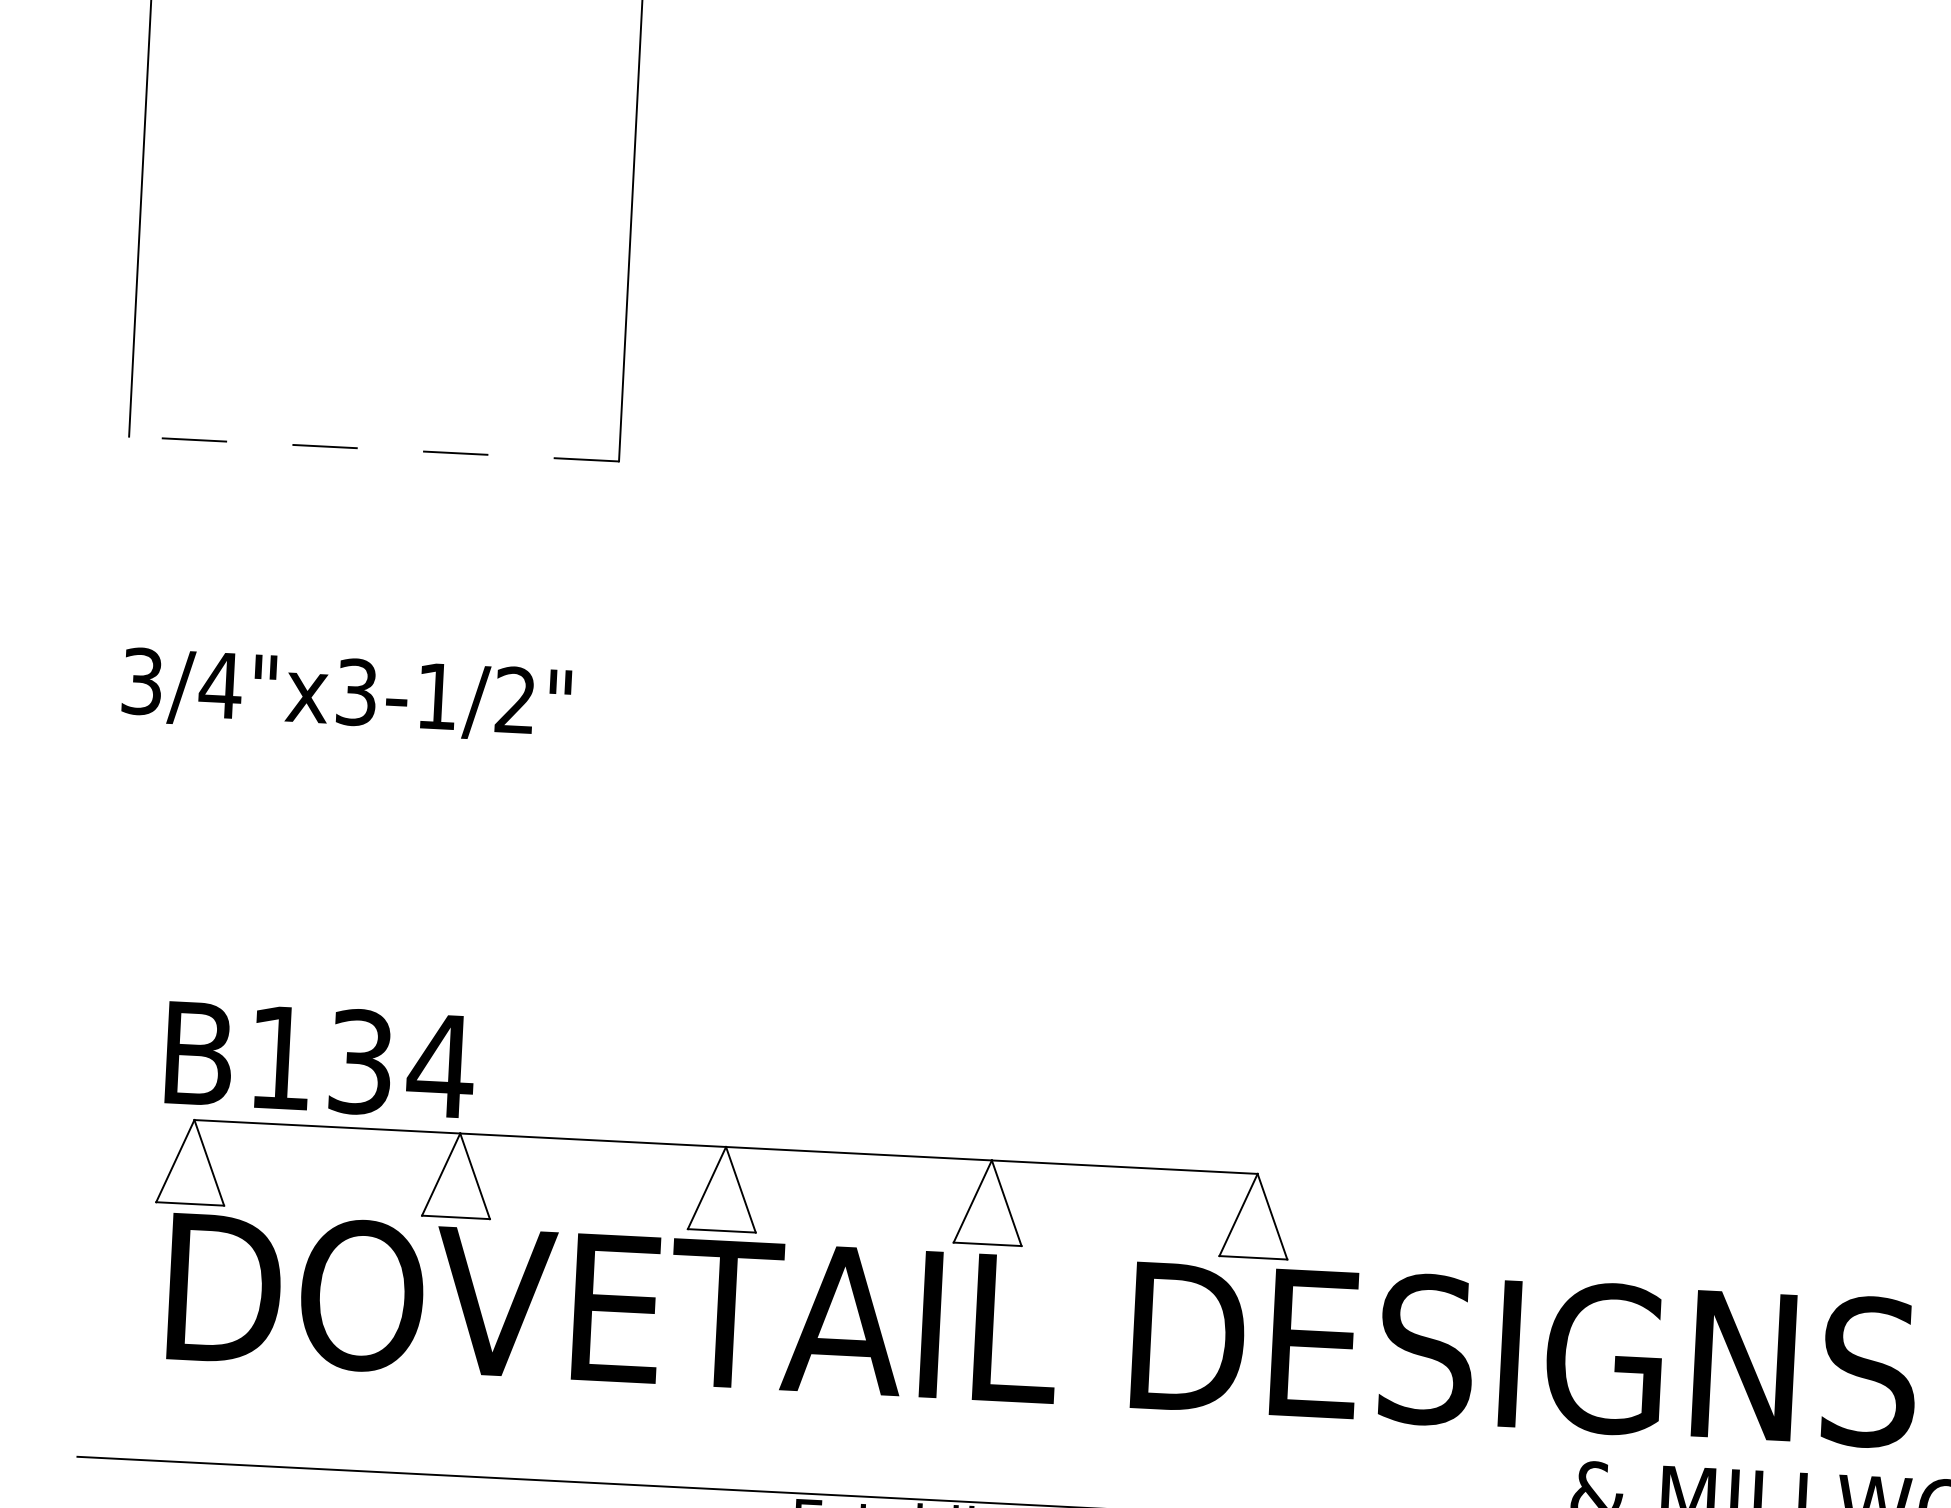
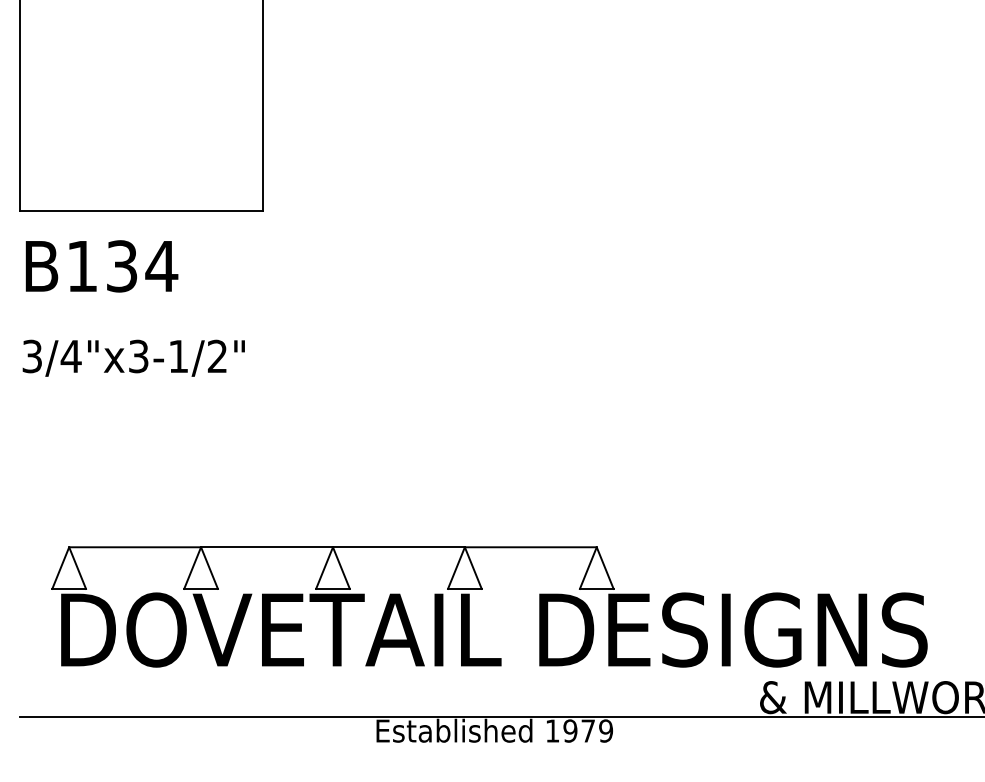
line: (374, 448) -> (141, 210), dashed -> solid
text: (345, 693) -> (133, 357), moved
text: (319, 1060) -> (101, 266), moved

